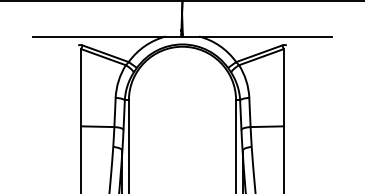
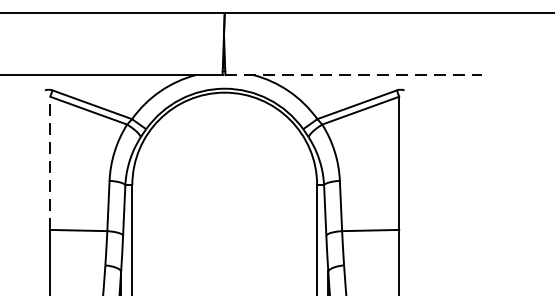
line: (257, 36) -> (354, 75), solid -> dashed
line: (81, 87) -> (50, 162), solid -> dashed

